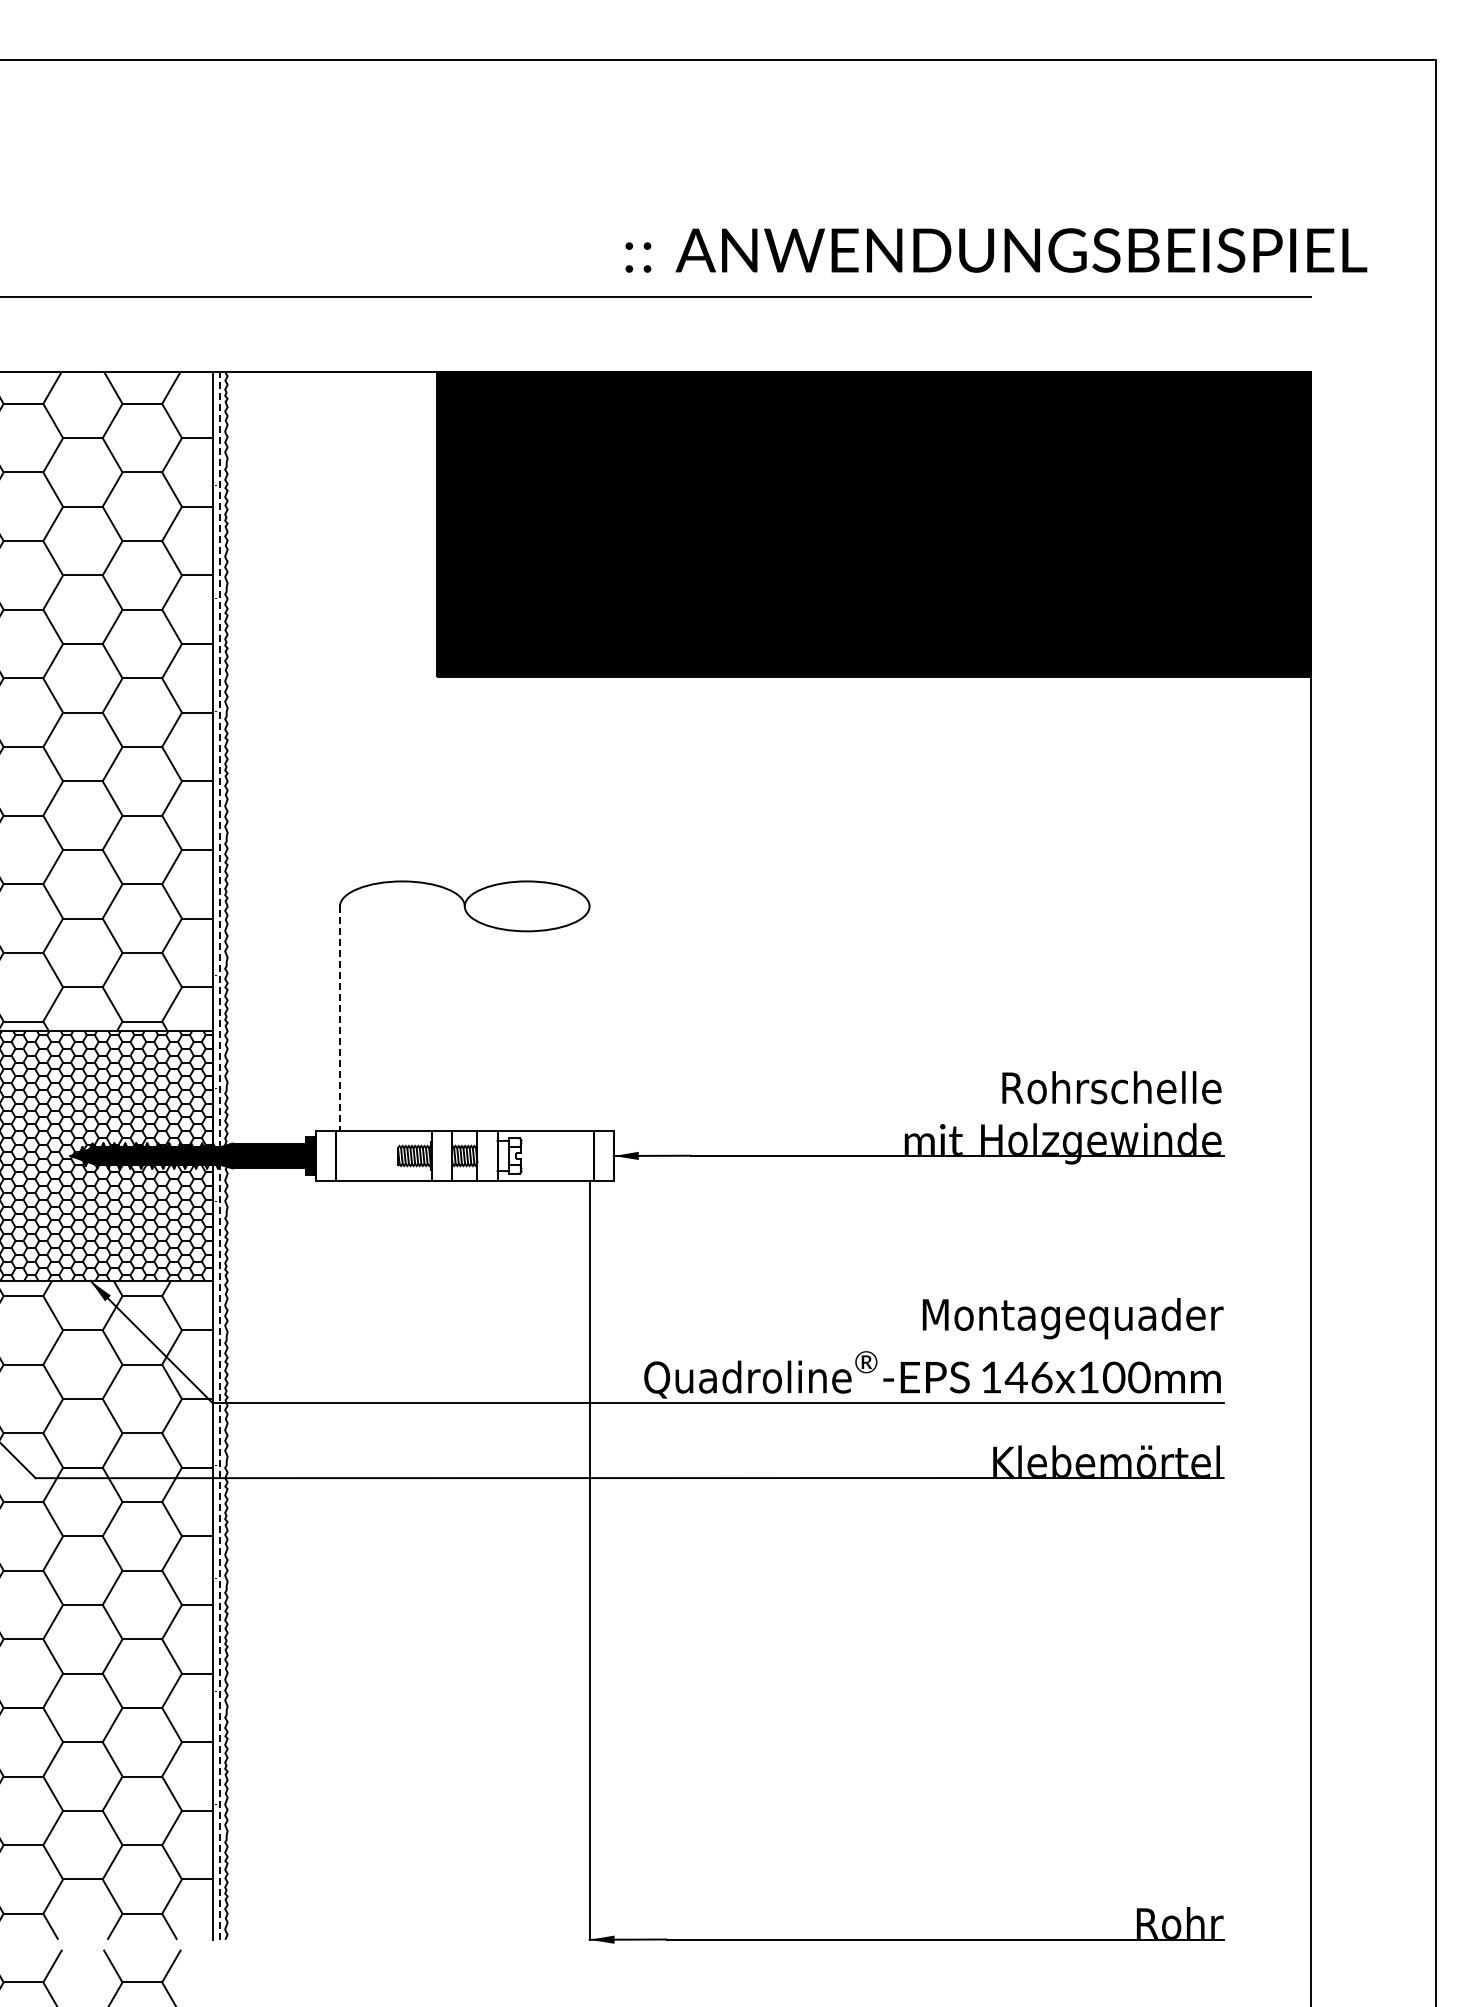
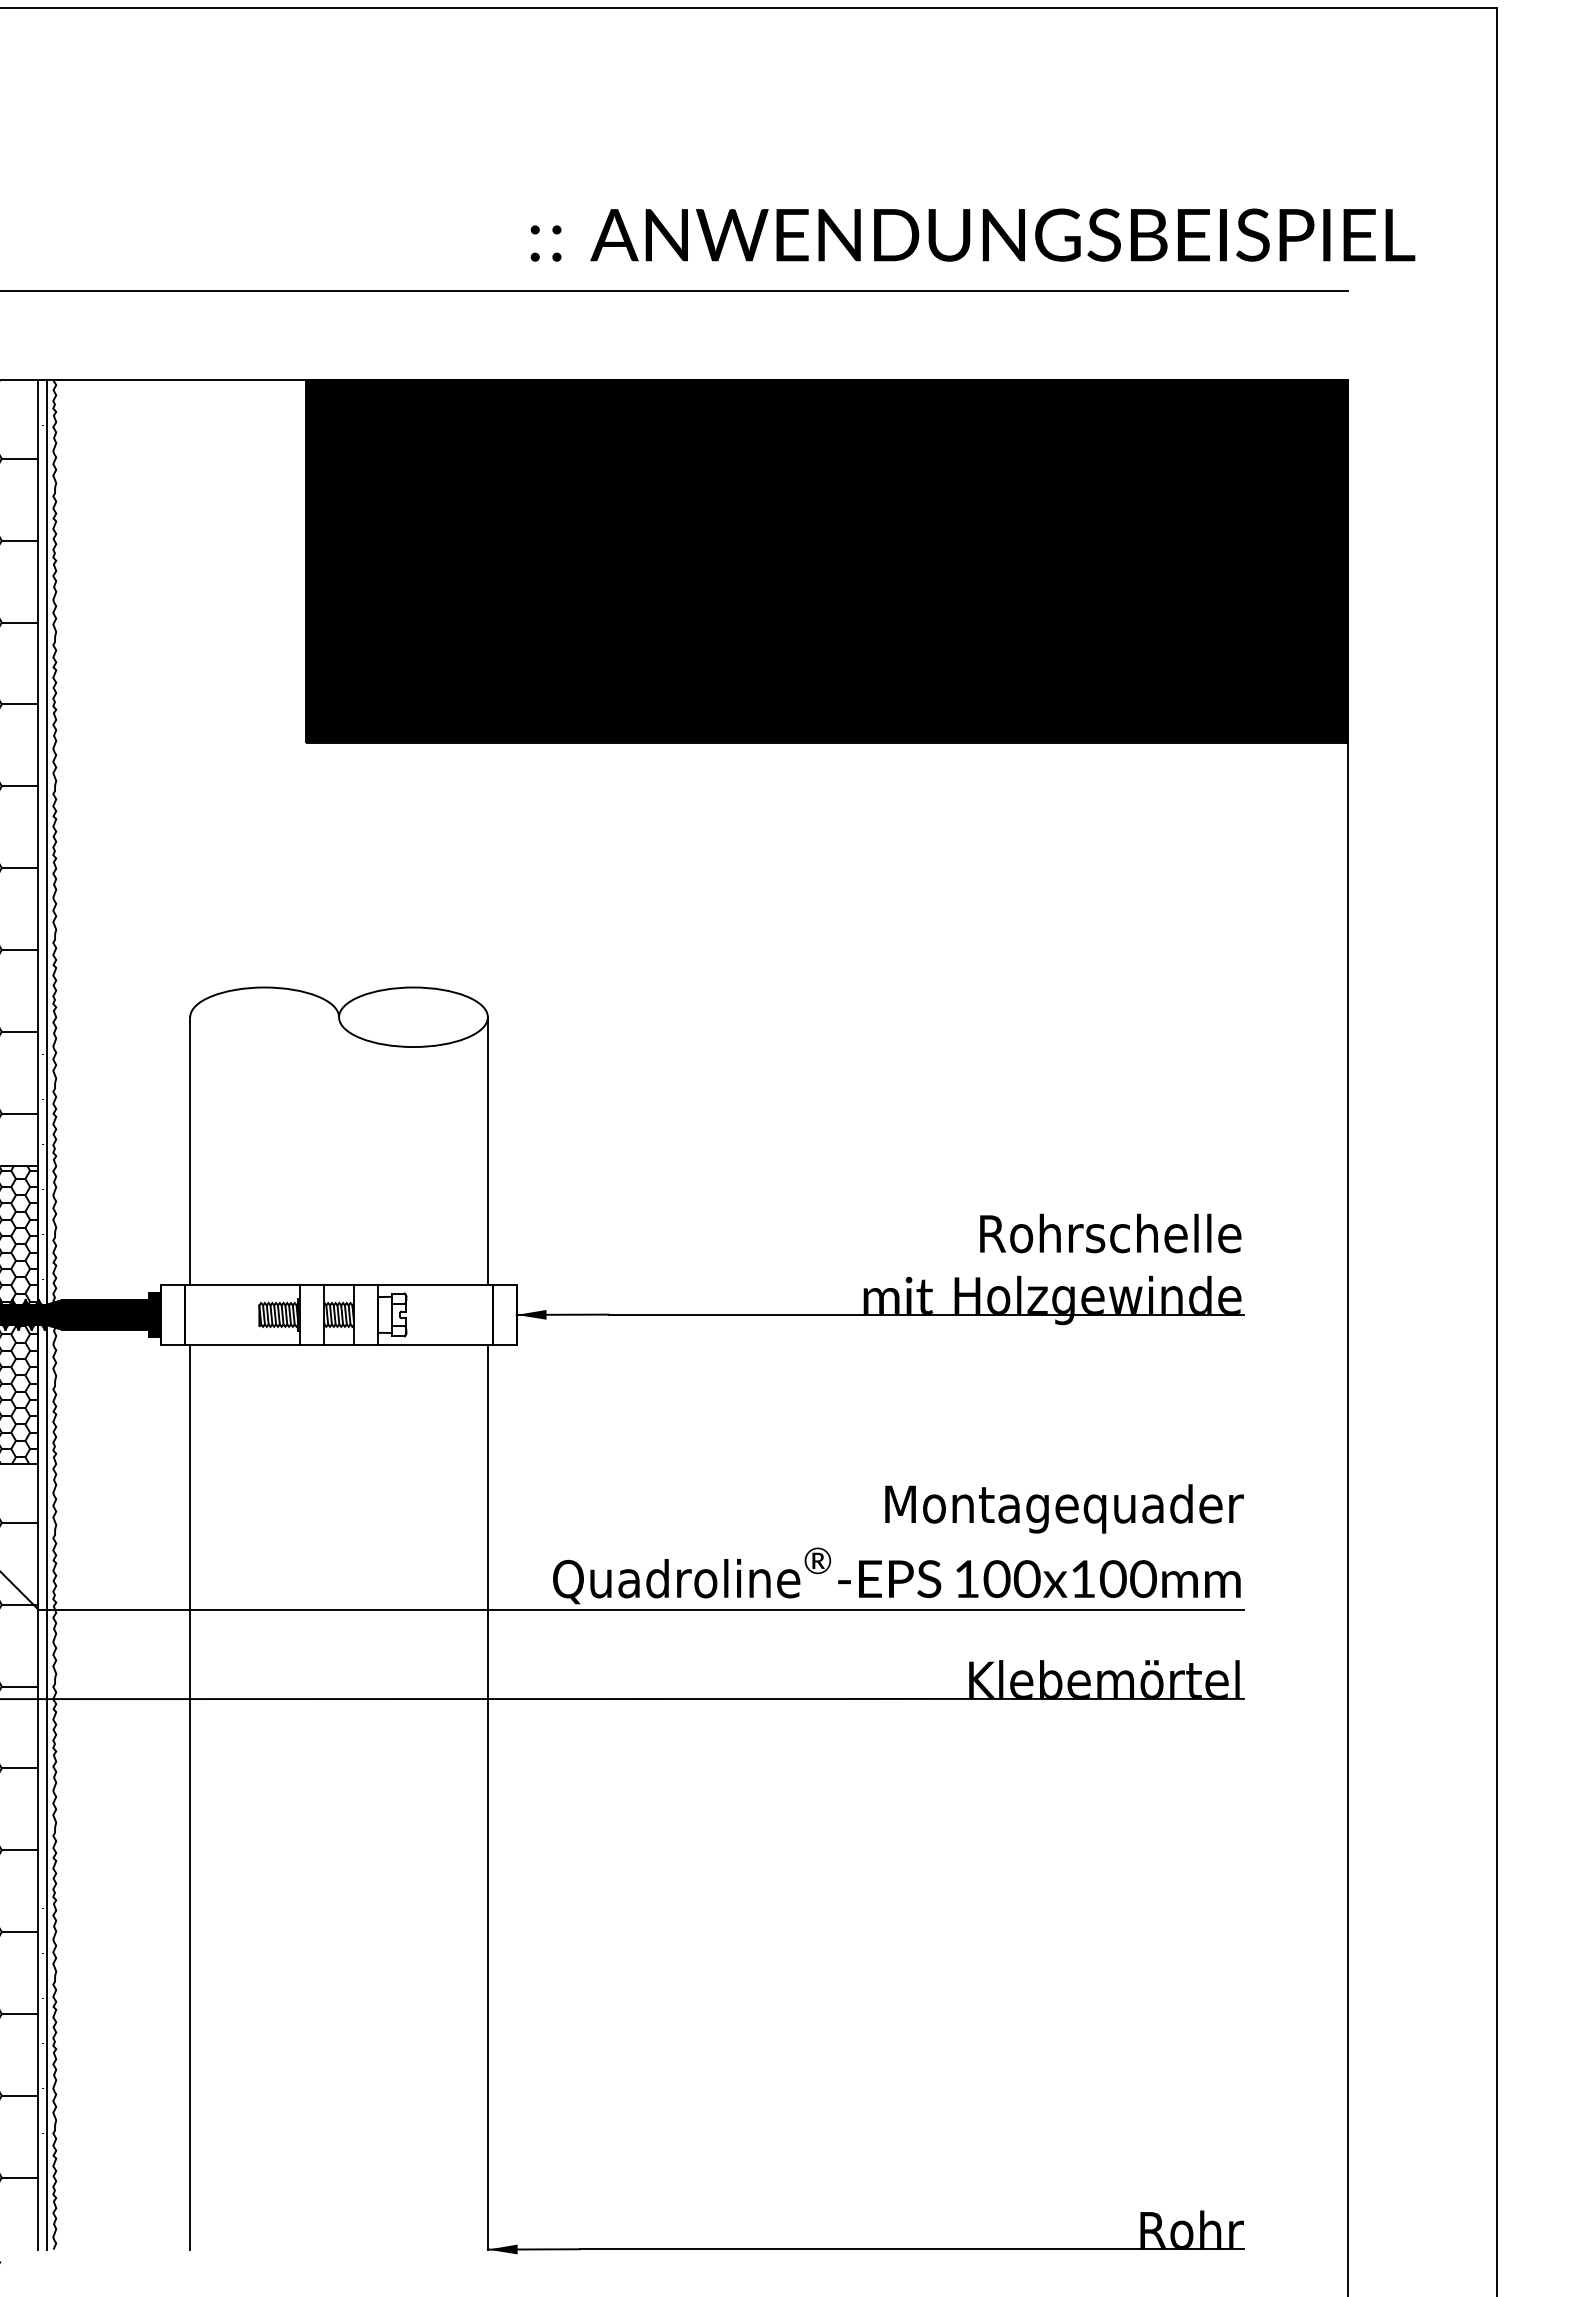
line: (589, 1018) -> (487, 1150), added
line: (339, 1019) -> (189, 1152), dashed -> solid
line: (220, 1156) -> (47, 1315), dashed -> solid
text: (1028, 1377) -> (1011, 1579), 146x100mm -> 100x100mm
line: (339, 1559) -> (189, 1796), added

